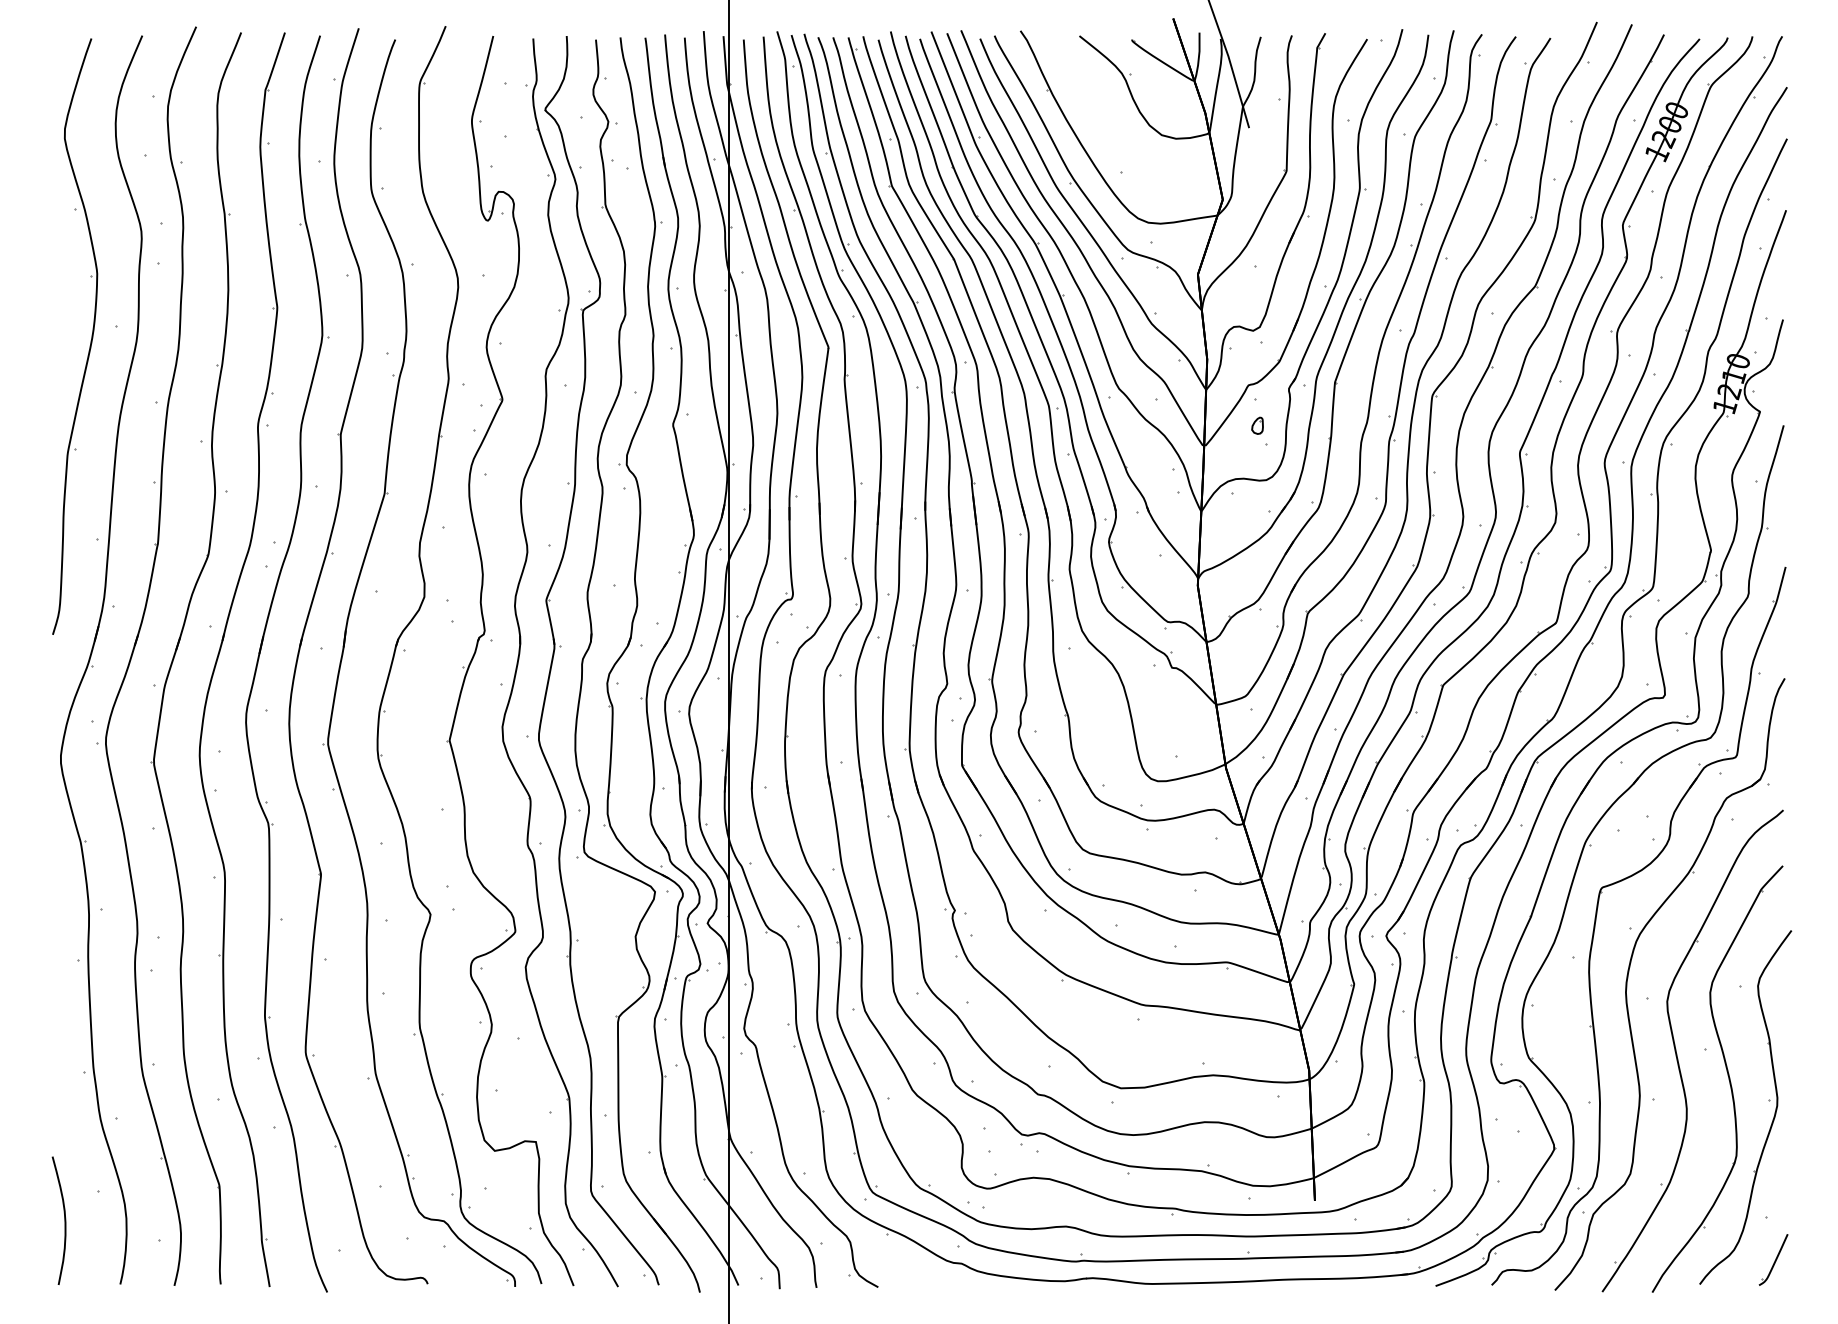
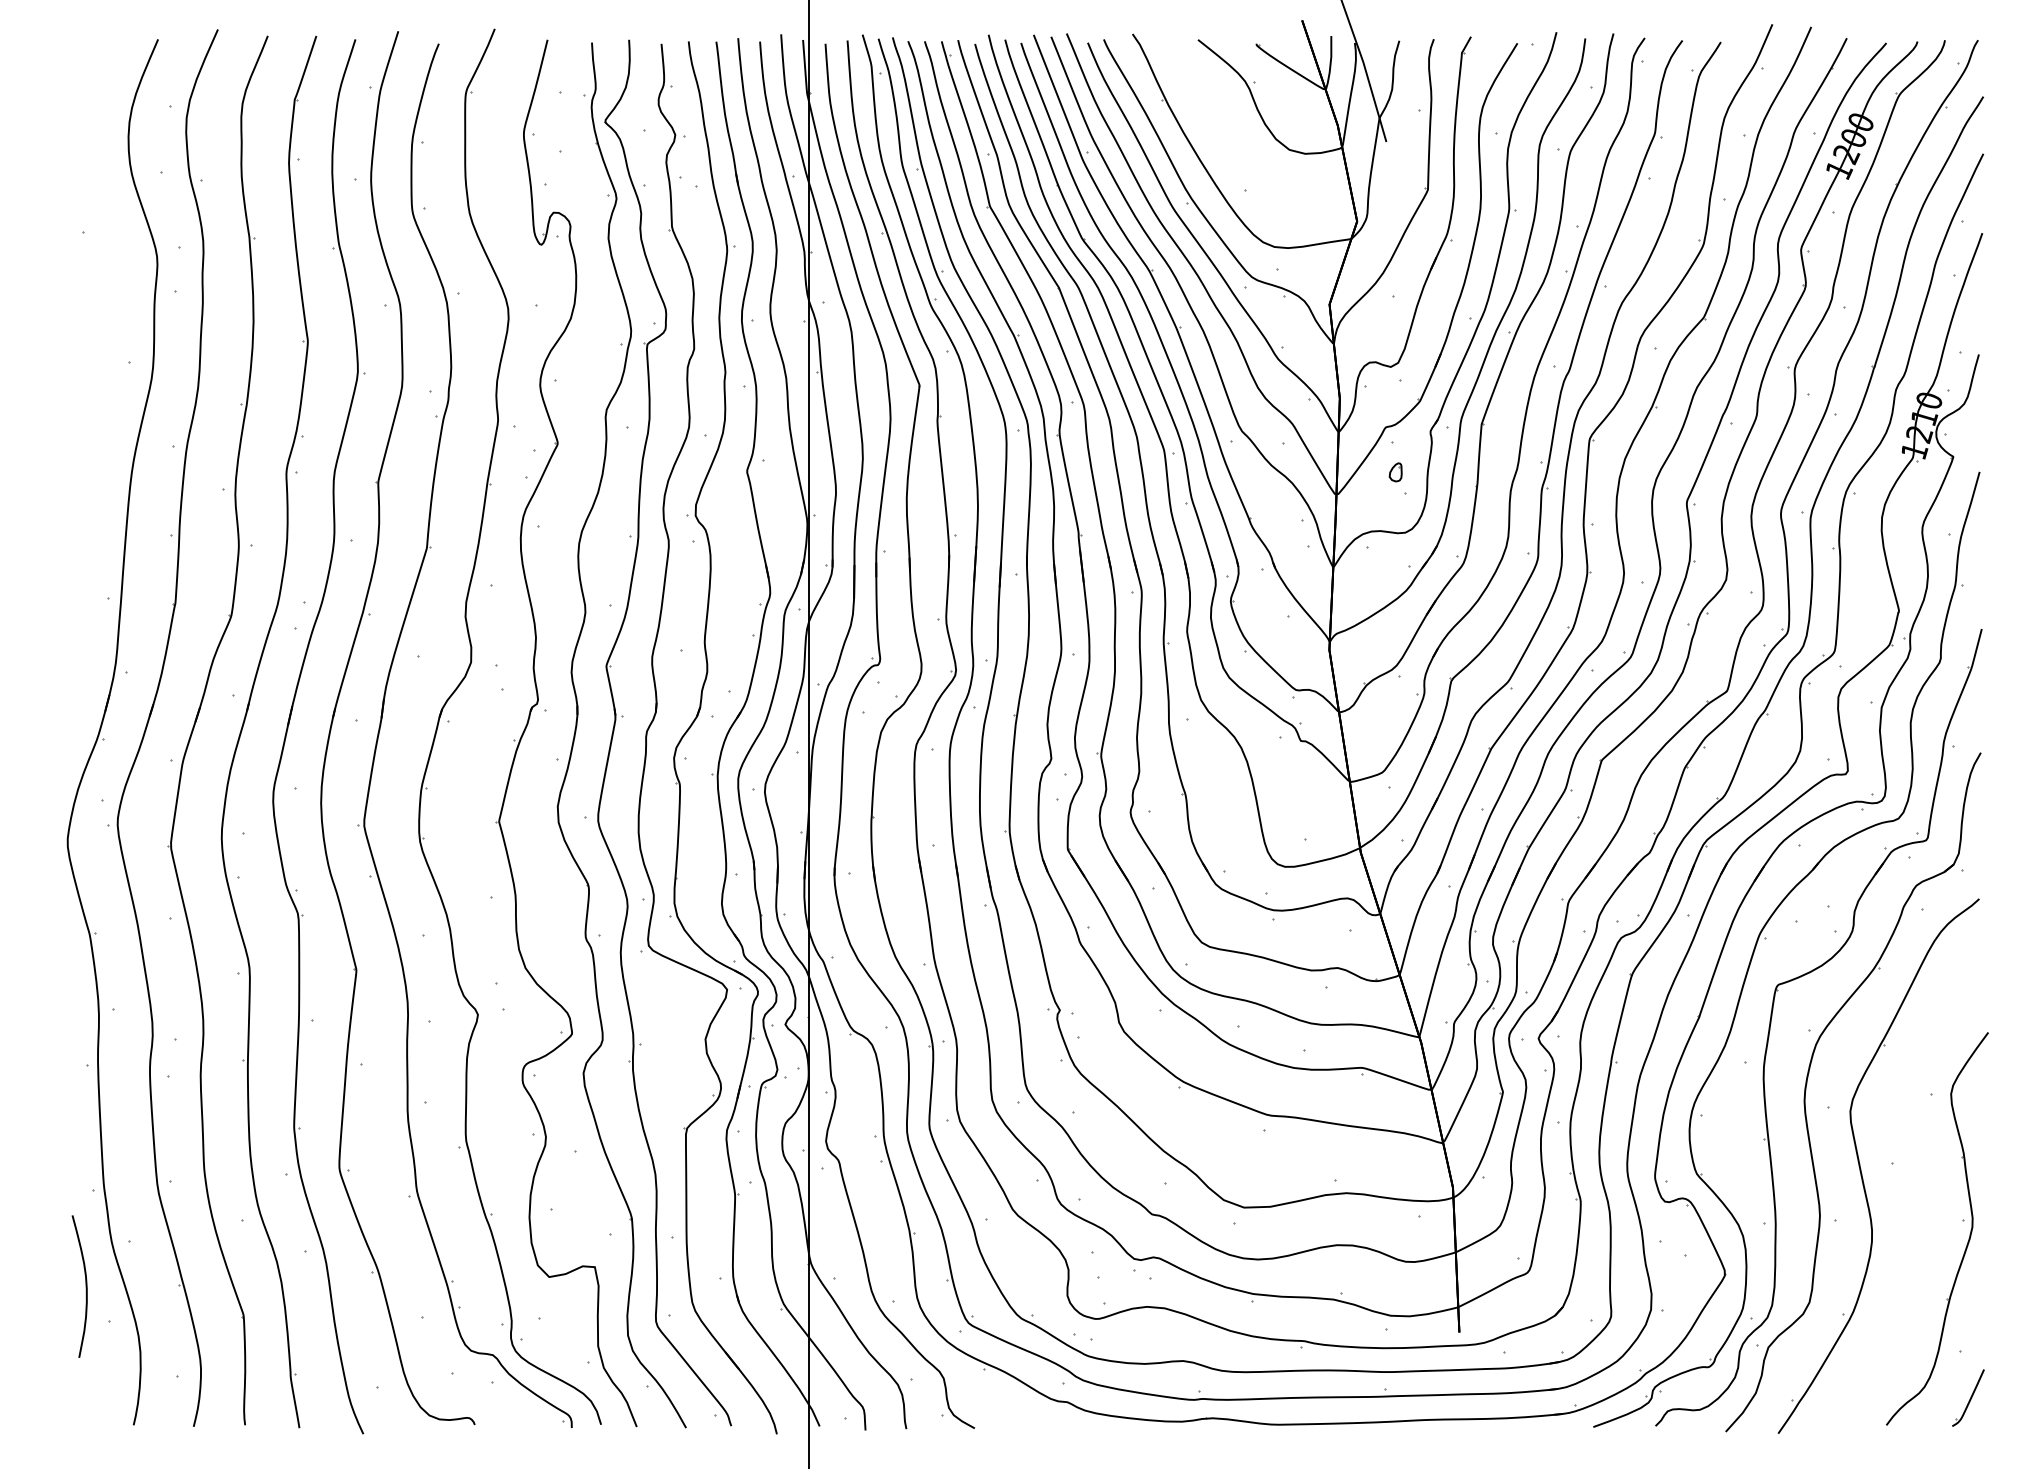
part: (91, 336) -> (101, 373), removed
part: (1727, 1076) -> (1917, 1194), removed
curve: (64, 1220) -> (85, 1286), moved

